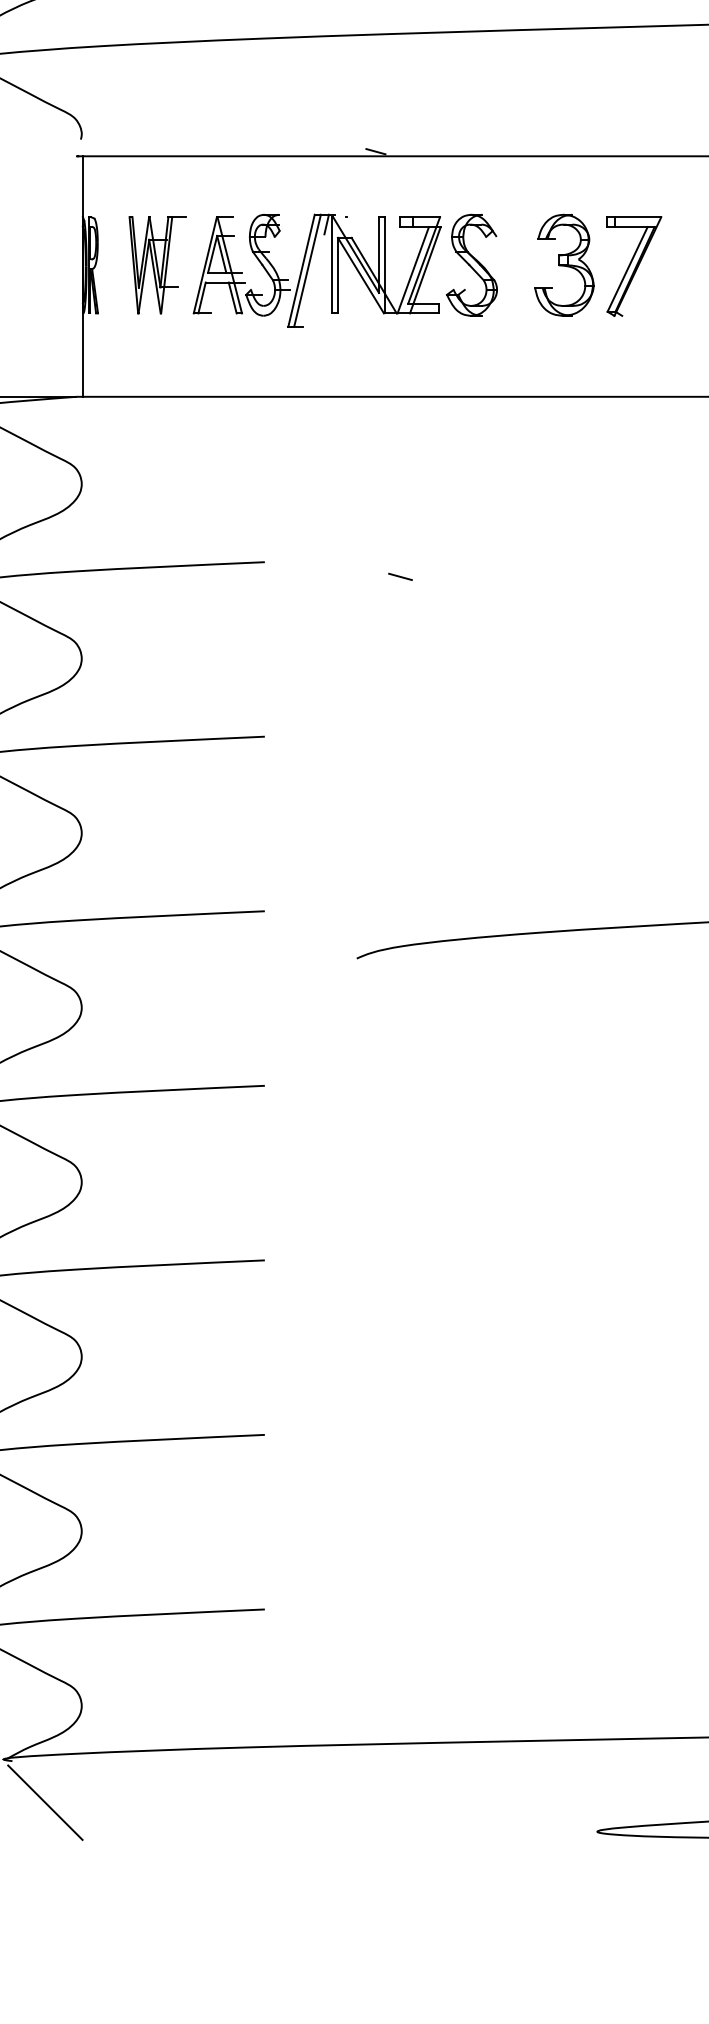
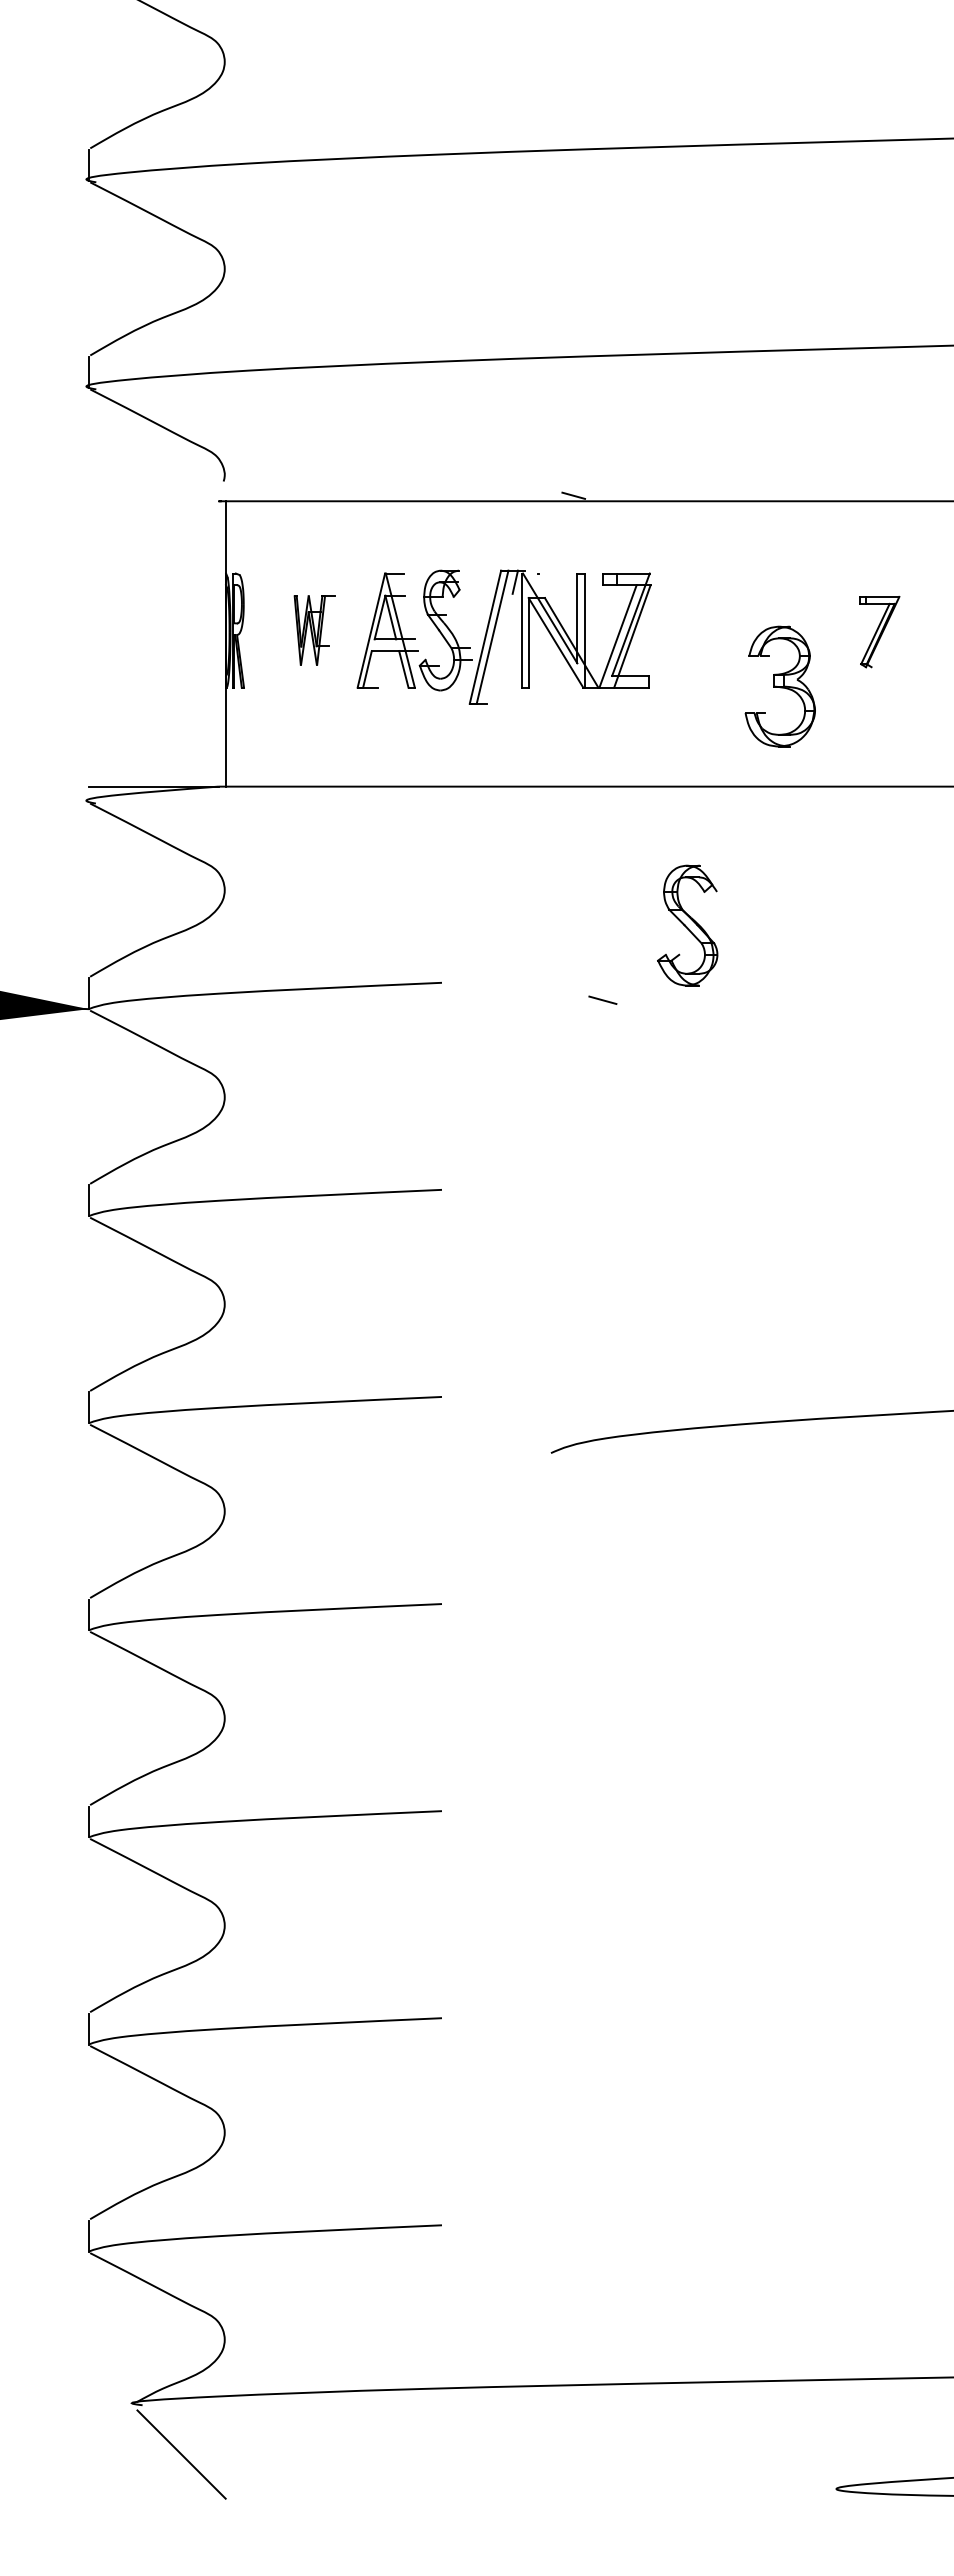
part: (157, 265) -> (314, 630), size x0.6
part: (471, 265) -> (687, 925), moved
part: (563, 265) -> (779, 686), moved
part: (633, 266) -> (879, 631), size x0.6

